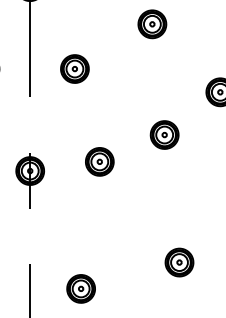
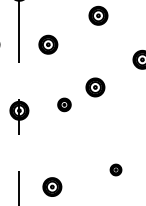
part: (164, 135) -> (95, 87), moved
part: (99, 161) -> (64, 104), size x0.7
part: (178, 261) -> (115, 169), size x0.6

